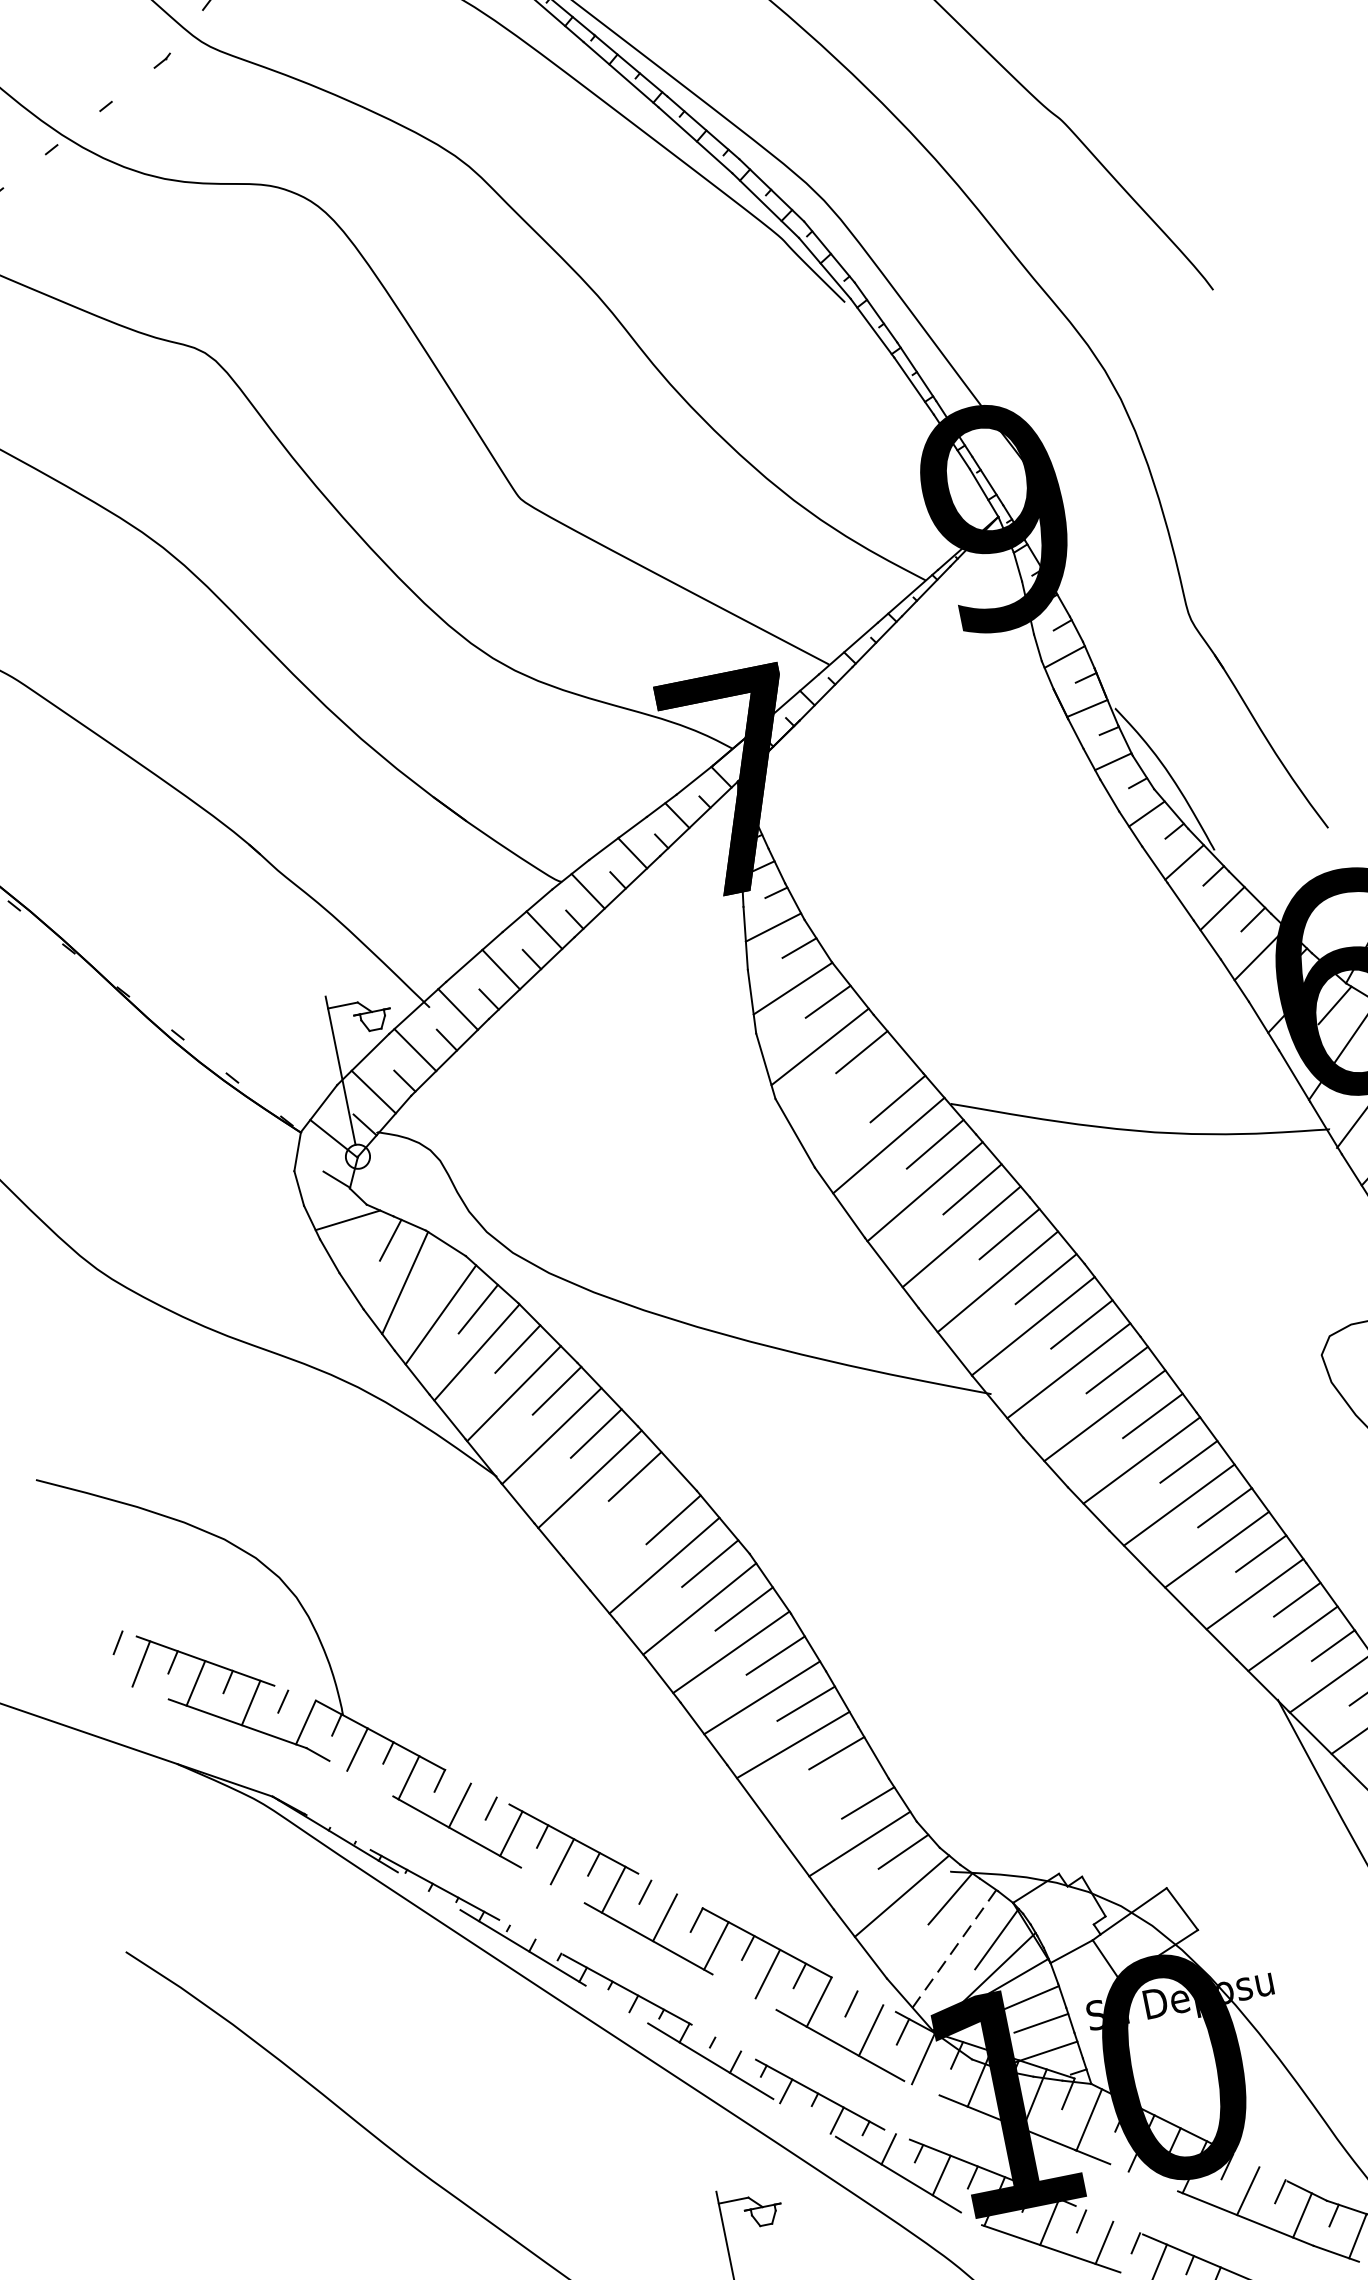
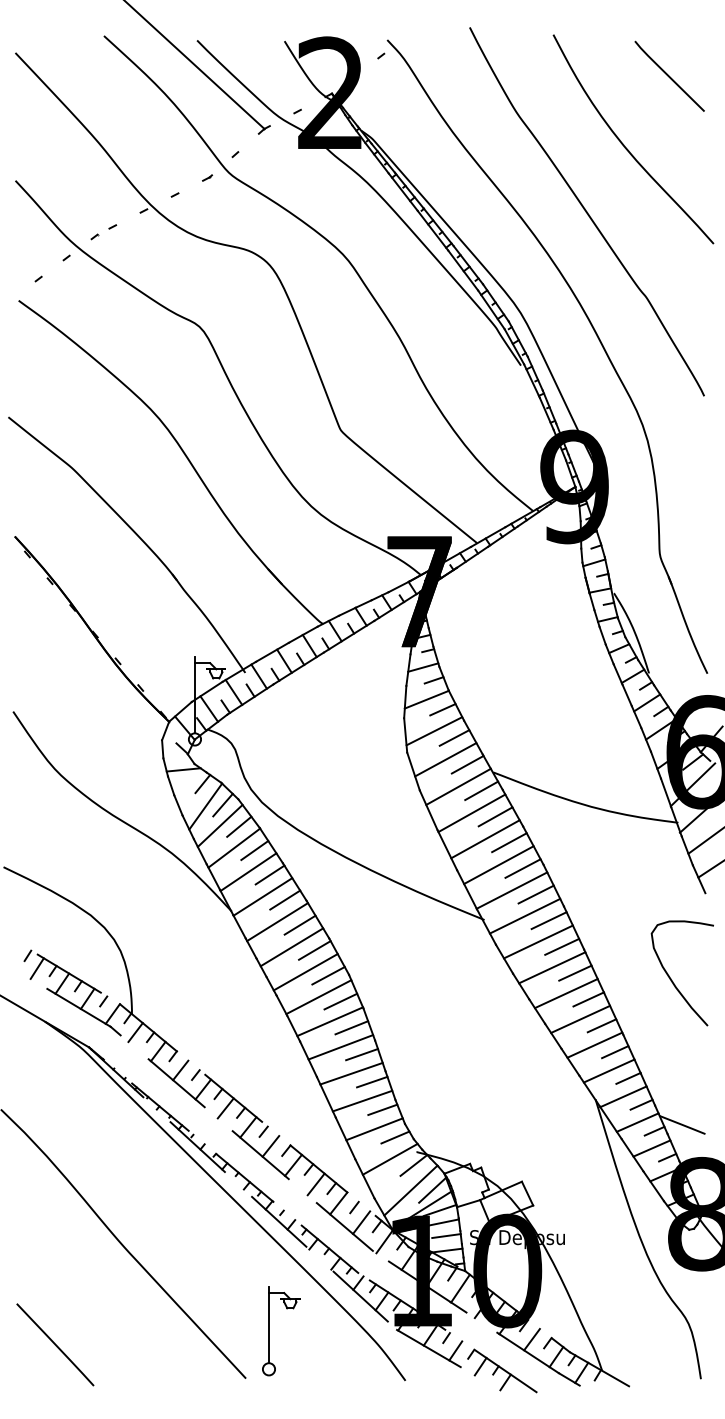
line: (852, 1097) -> (445, 759), added
line: (436, 1272) -> (222, 804), added
line: (627, 1523) -> (291, 947), added
line: (825, 1792) -> (362, 1100), added
line: (953, 1948) -> (410, 1190), dashed -> solid

